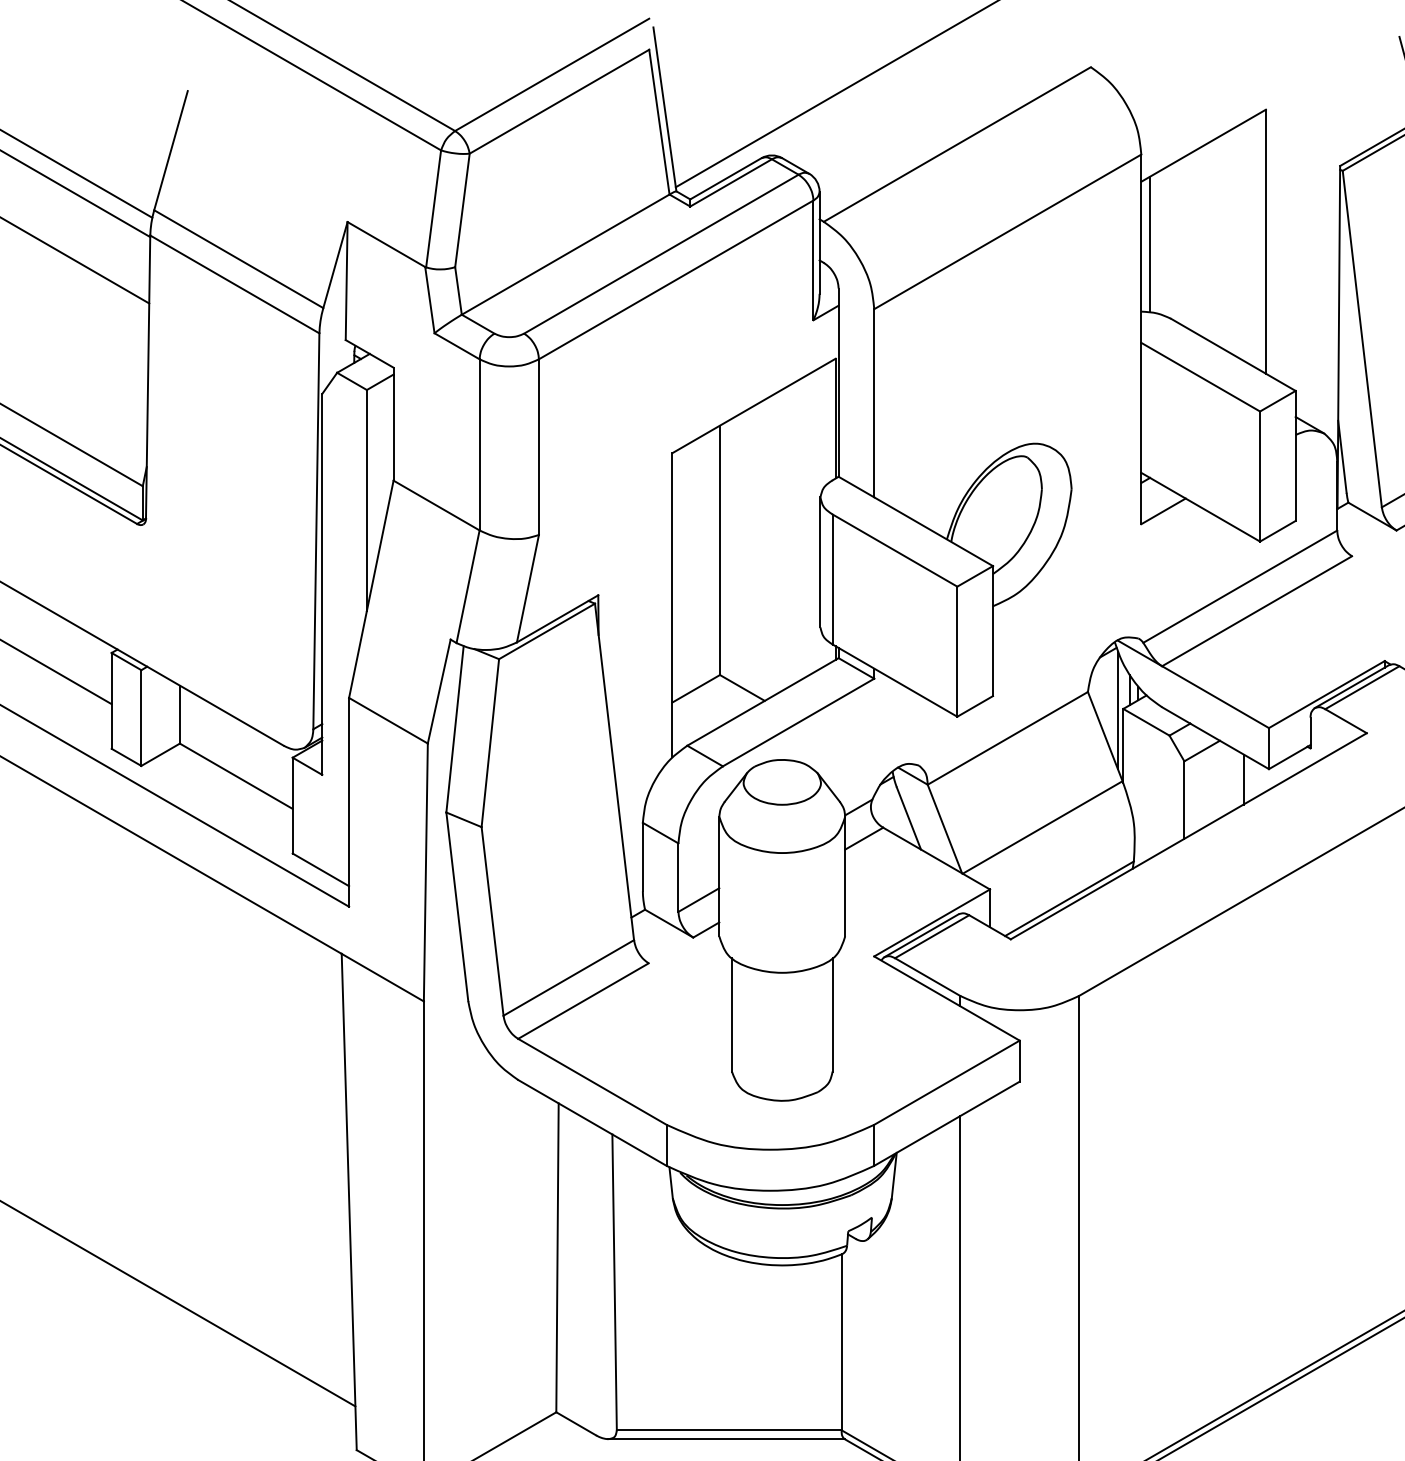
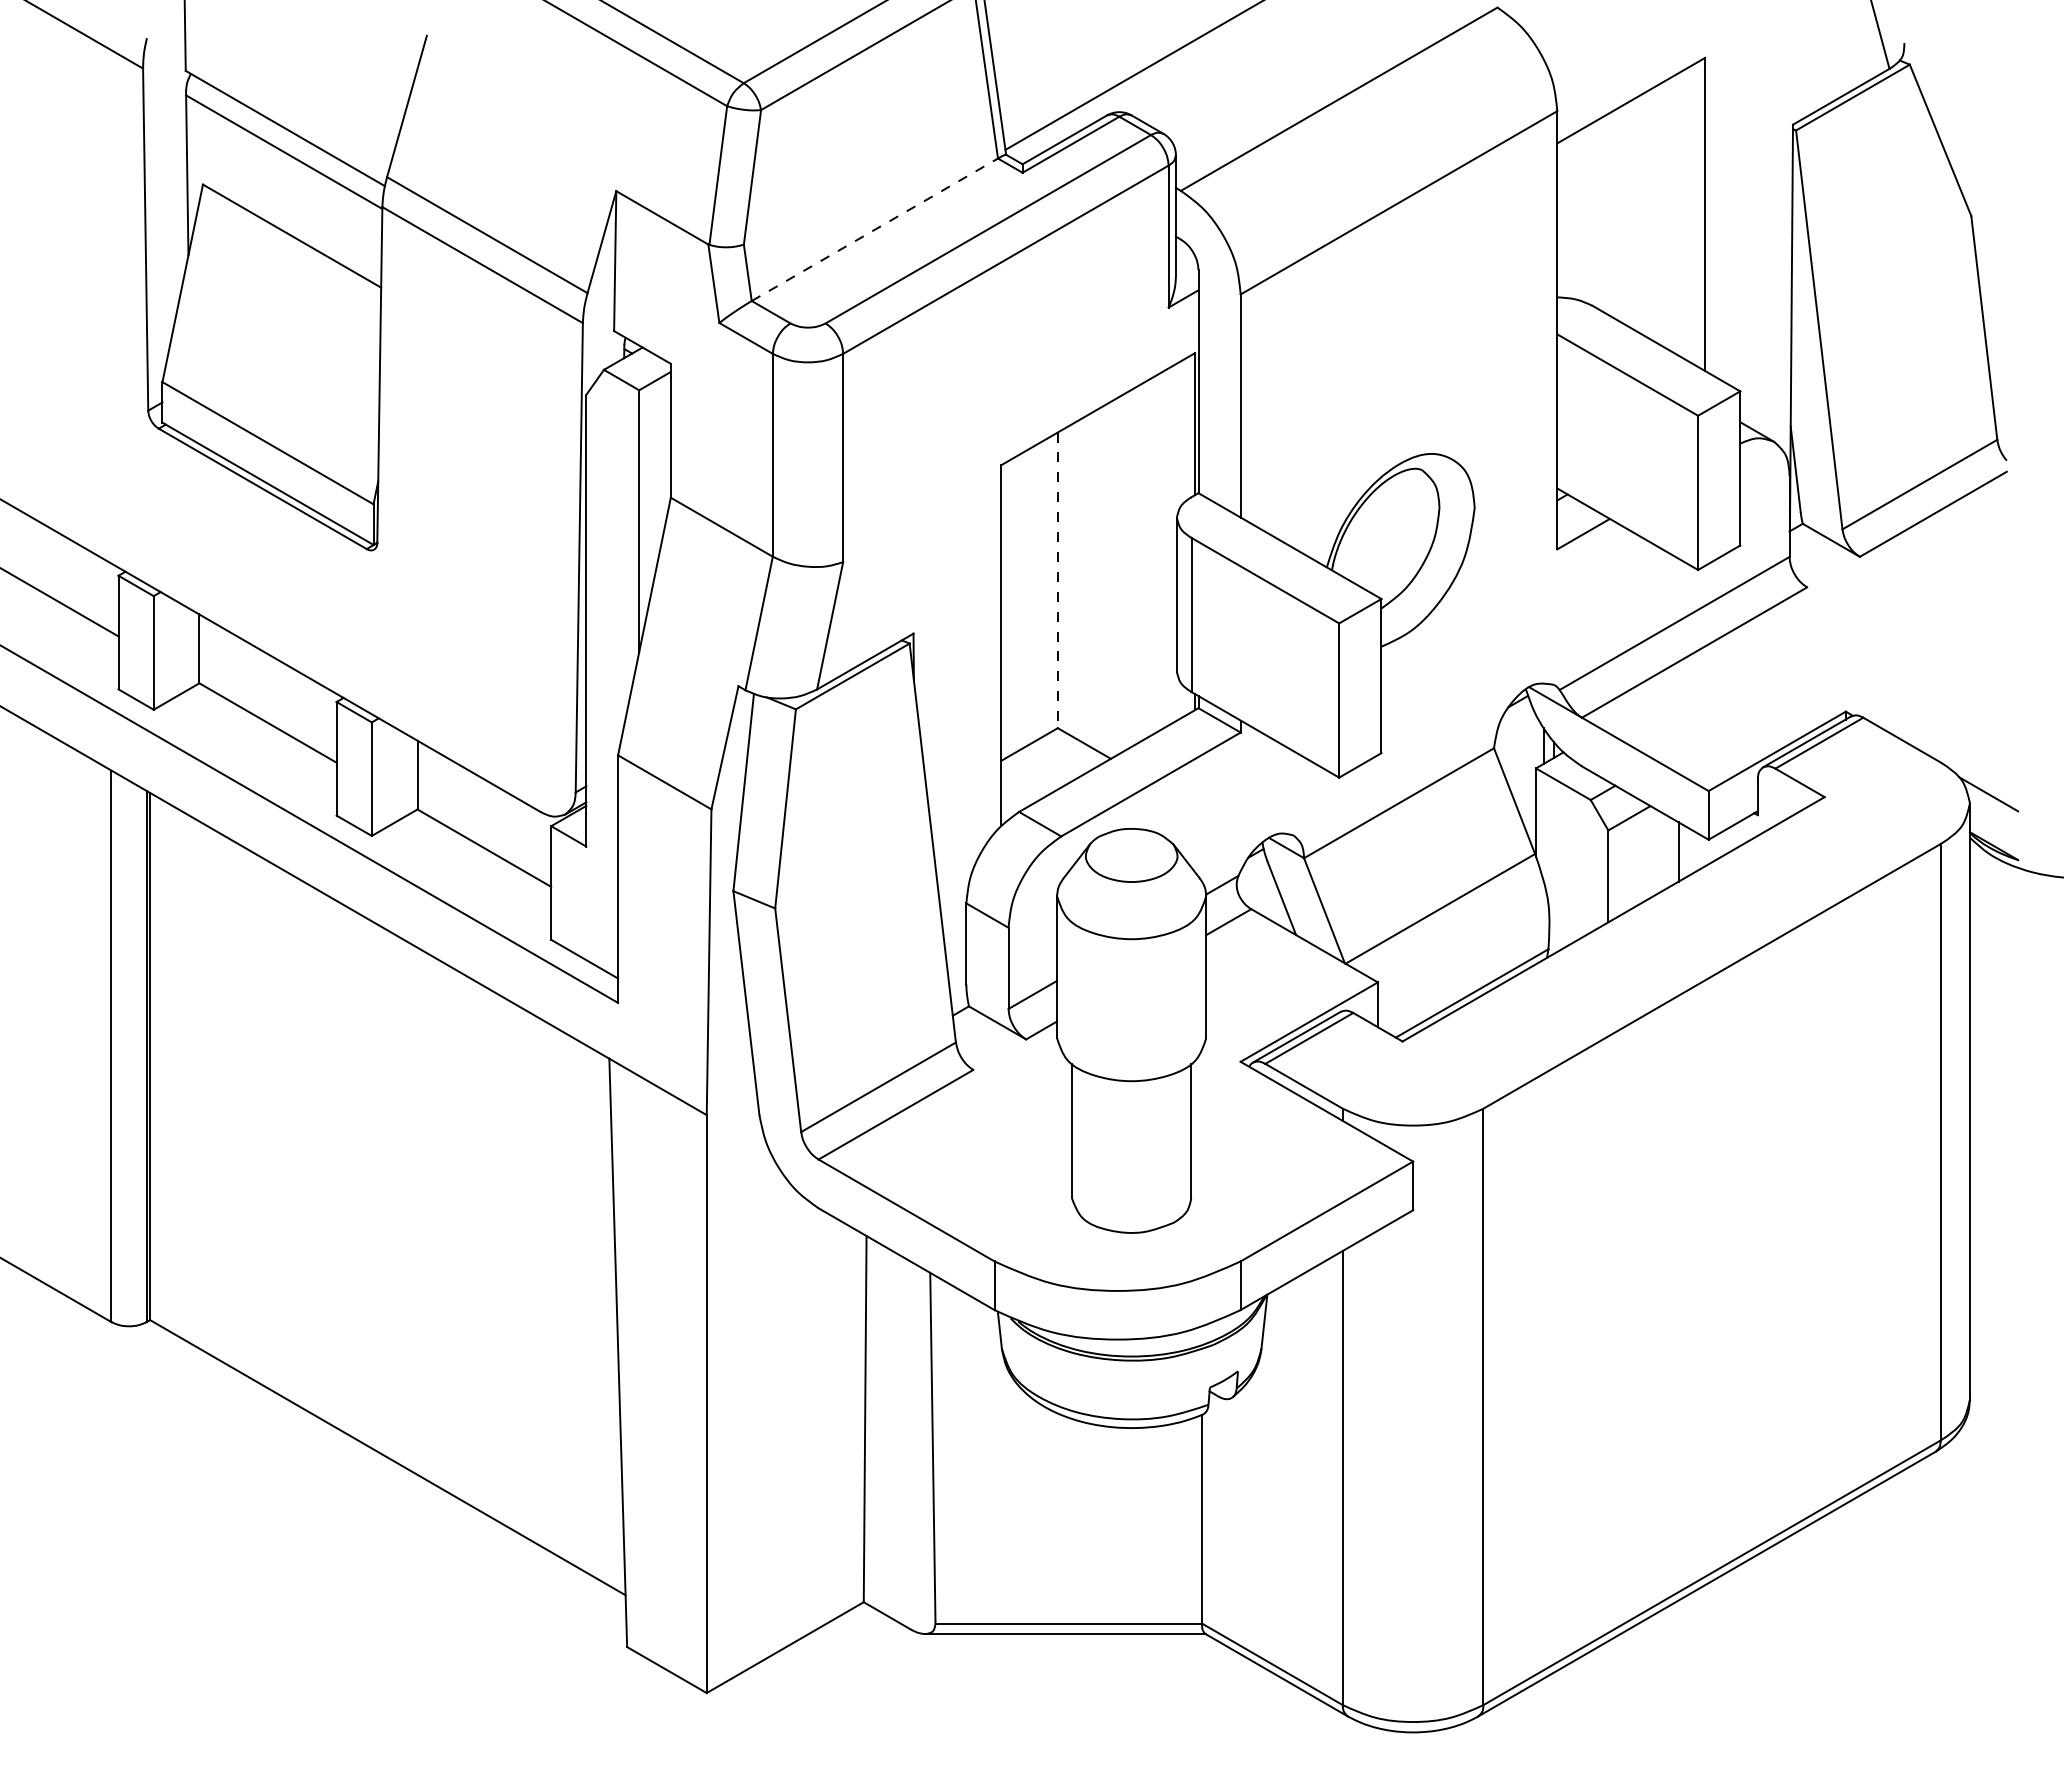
line: (1149, 244) -> (1567, 217), removed
line: (566, 254) -> (875, 229), solid -> dashed
line: (719, 550) -> (1057, 580), solid -> dashed
line: (1117, 710) -> (1529, 770), removed

